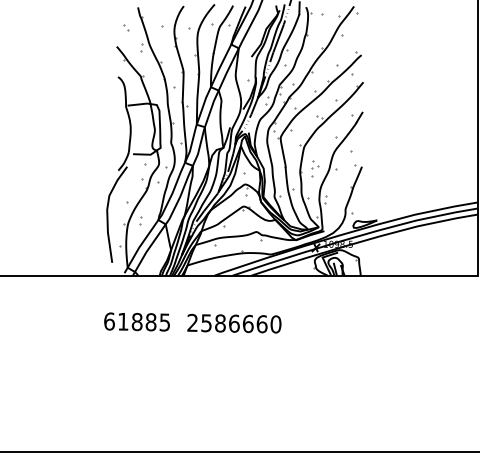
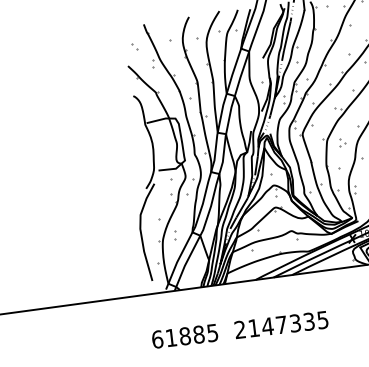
part: (315, 164) -> (342, 141), moved
text: (241, 323) -> (288, 323), 2586660 -> 2147335

